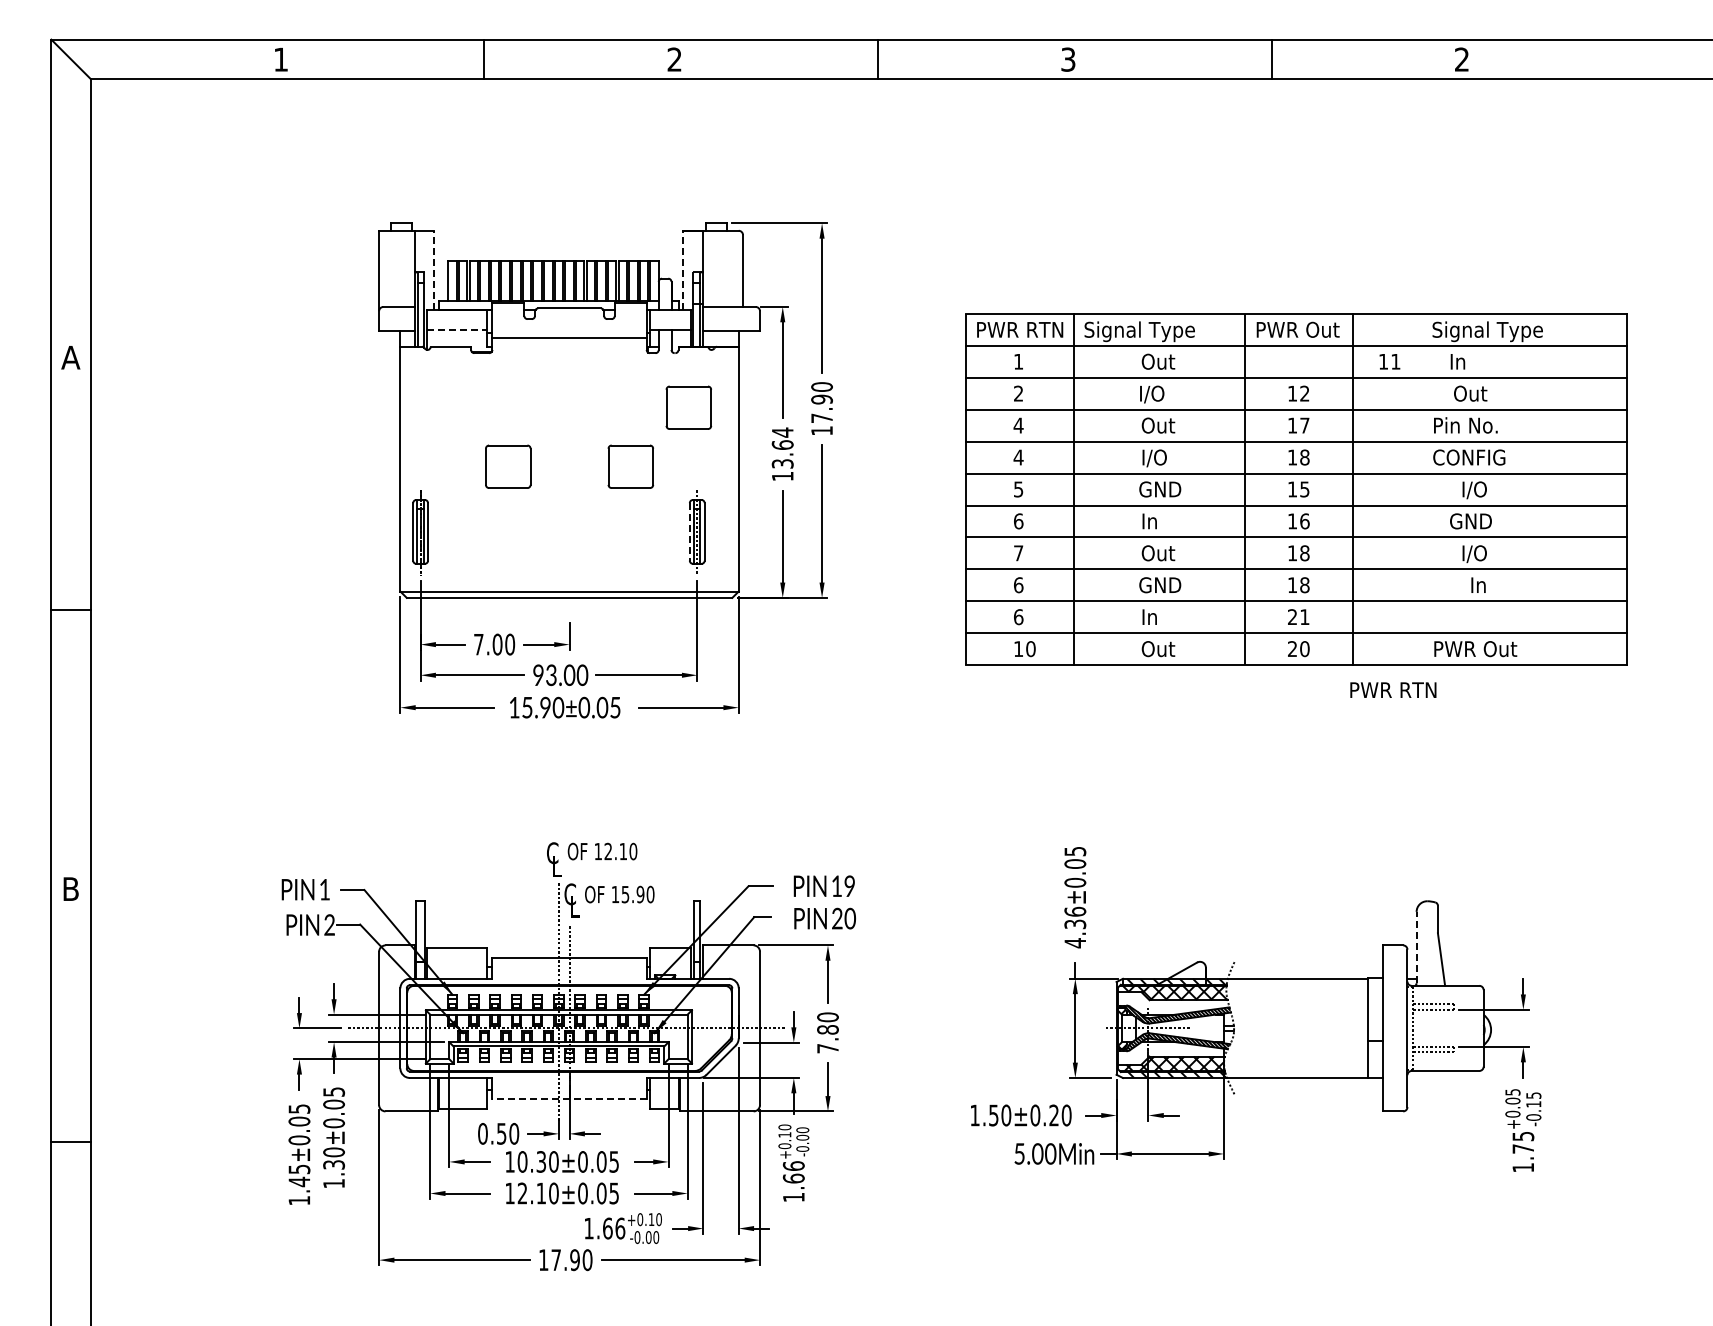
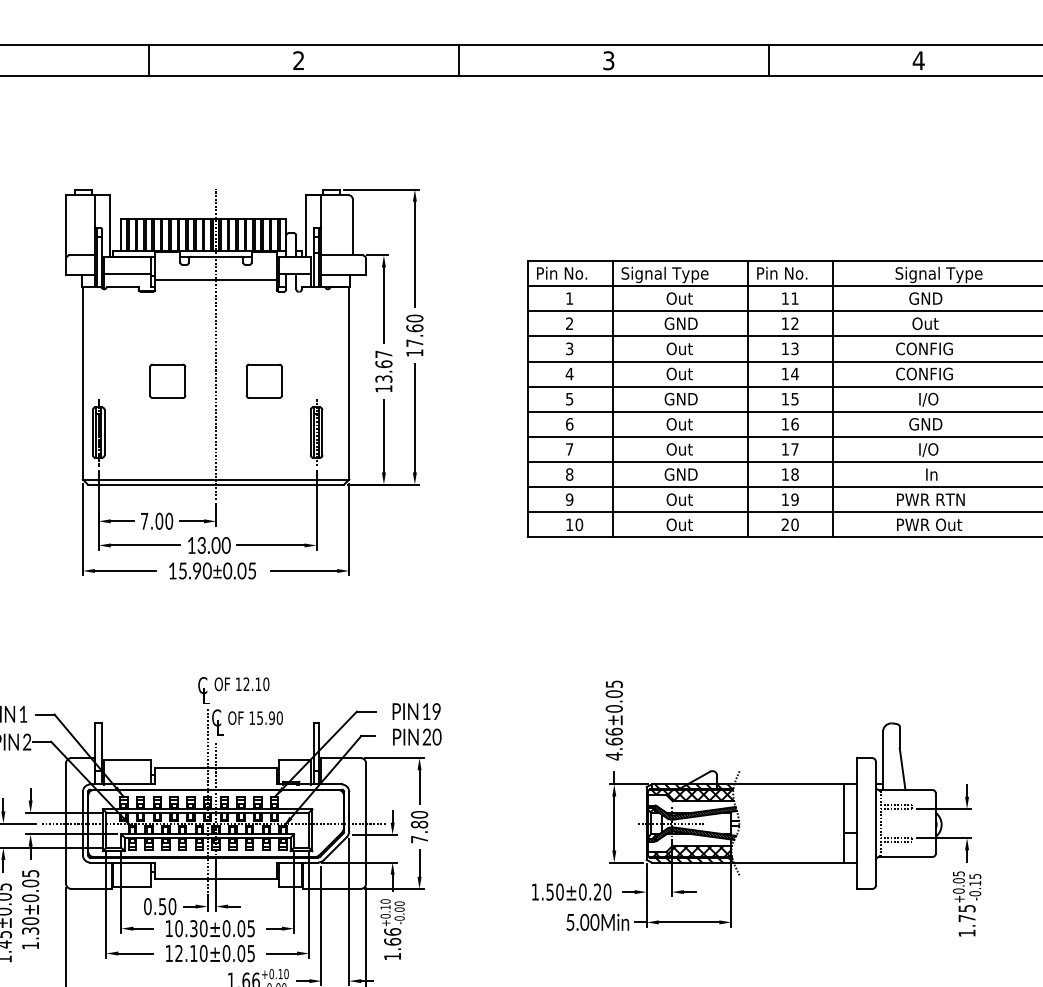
text: (1461, 59) -> (918, 60), 2 -> 4
line: (434, 269) -> (109, 225), dashed -> solid
line: (683, 269) -> (305, 225), dashed -> solid
text: (1025, 329) -> (575, 273), PWR RTN -> Pin No.
text: (1303, 329) -> (793, 273), PWR Out -> Pin No.
line: (457, 330) -> (127, 273), dashed -> solid
text: (1389, 361) -> (790, 298), moved
text: (1470, 361) -> (925, 298), In -> GND
text: (1160, 394) -> (681, 324), I/O -> GND
text: (821, 399) -> (414, 328), 17.90 -> 17.60
part: (688, 407) -> (309, 334), removed
line: (569, 419) -> (216, 344), added
text: (1018, 425) -> (569, 348), 4 -> 3
text: (1304, 425) -> (794, 348), 17 -> 13
text: (1469, 425) -> (924, 348), Pin No. -> CONFIG
text: (782, 432) -> (383, 354), 13.64 -> 13.67
text: (1304, 457) -> (794, 373), 18 -> 14
text: (1158, 458) -> (679, 374), I/O -> Out
text: (1158, 521) -> (679, 424), In -> Out
line: (689, 531) -> (310, 432), dashed -> solid
text: (1304, 553) -> (794, 449), 18 -> 17
text: (1018, 585) -> (569, 474), 6 -> 8
text: (1018, 617) -> (569, 499), 6 -> 9
text: (1158, 617) -> (679, 499), In -> Out
text: (1298, 617) -> (790, 499), 21 -> 19
text: (538, 674) -> (191, 544), 93.00 -> 13.00
text: (1393, 689) -> (930, 499), moved
text: (1075, 924) -> (614, 741), 4.36±0.05 -> 4.66±0.05
line: (1416, 947) -> (882, 759), dashed -> solid
line: (569, 1098) -> (216, 878), dashed -> solid

